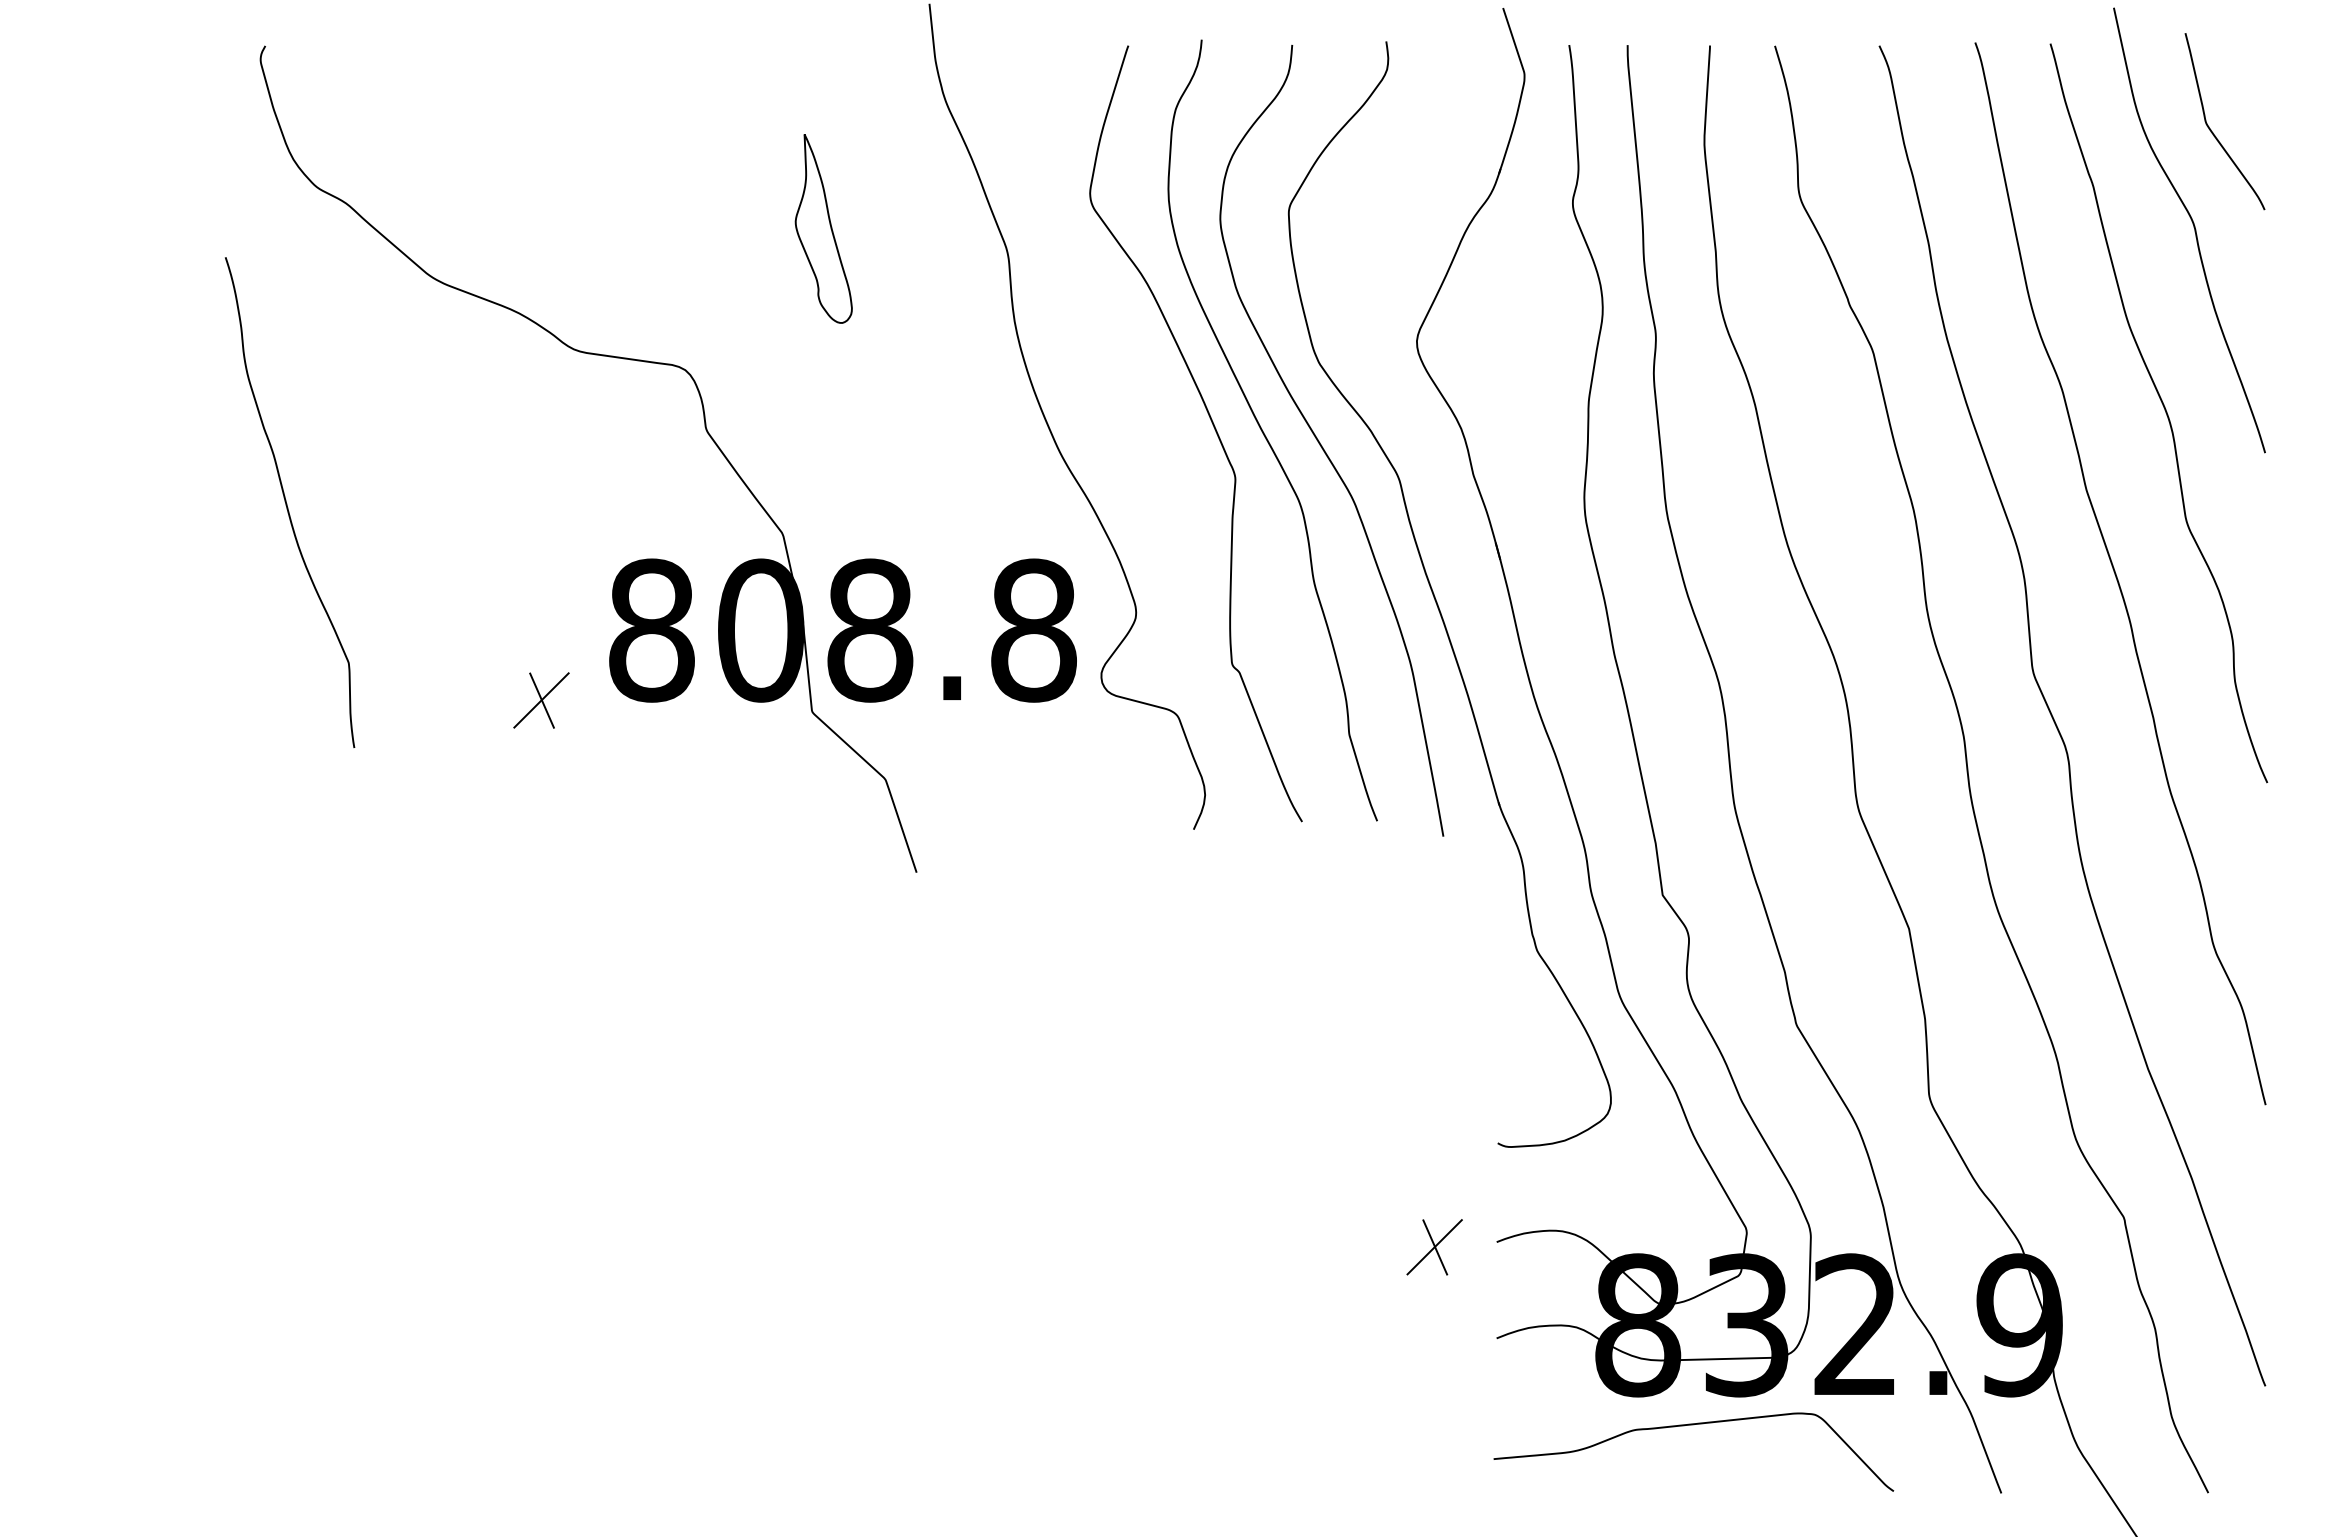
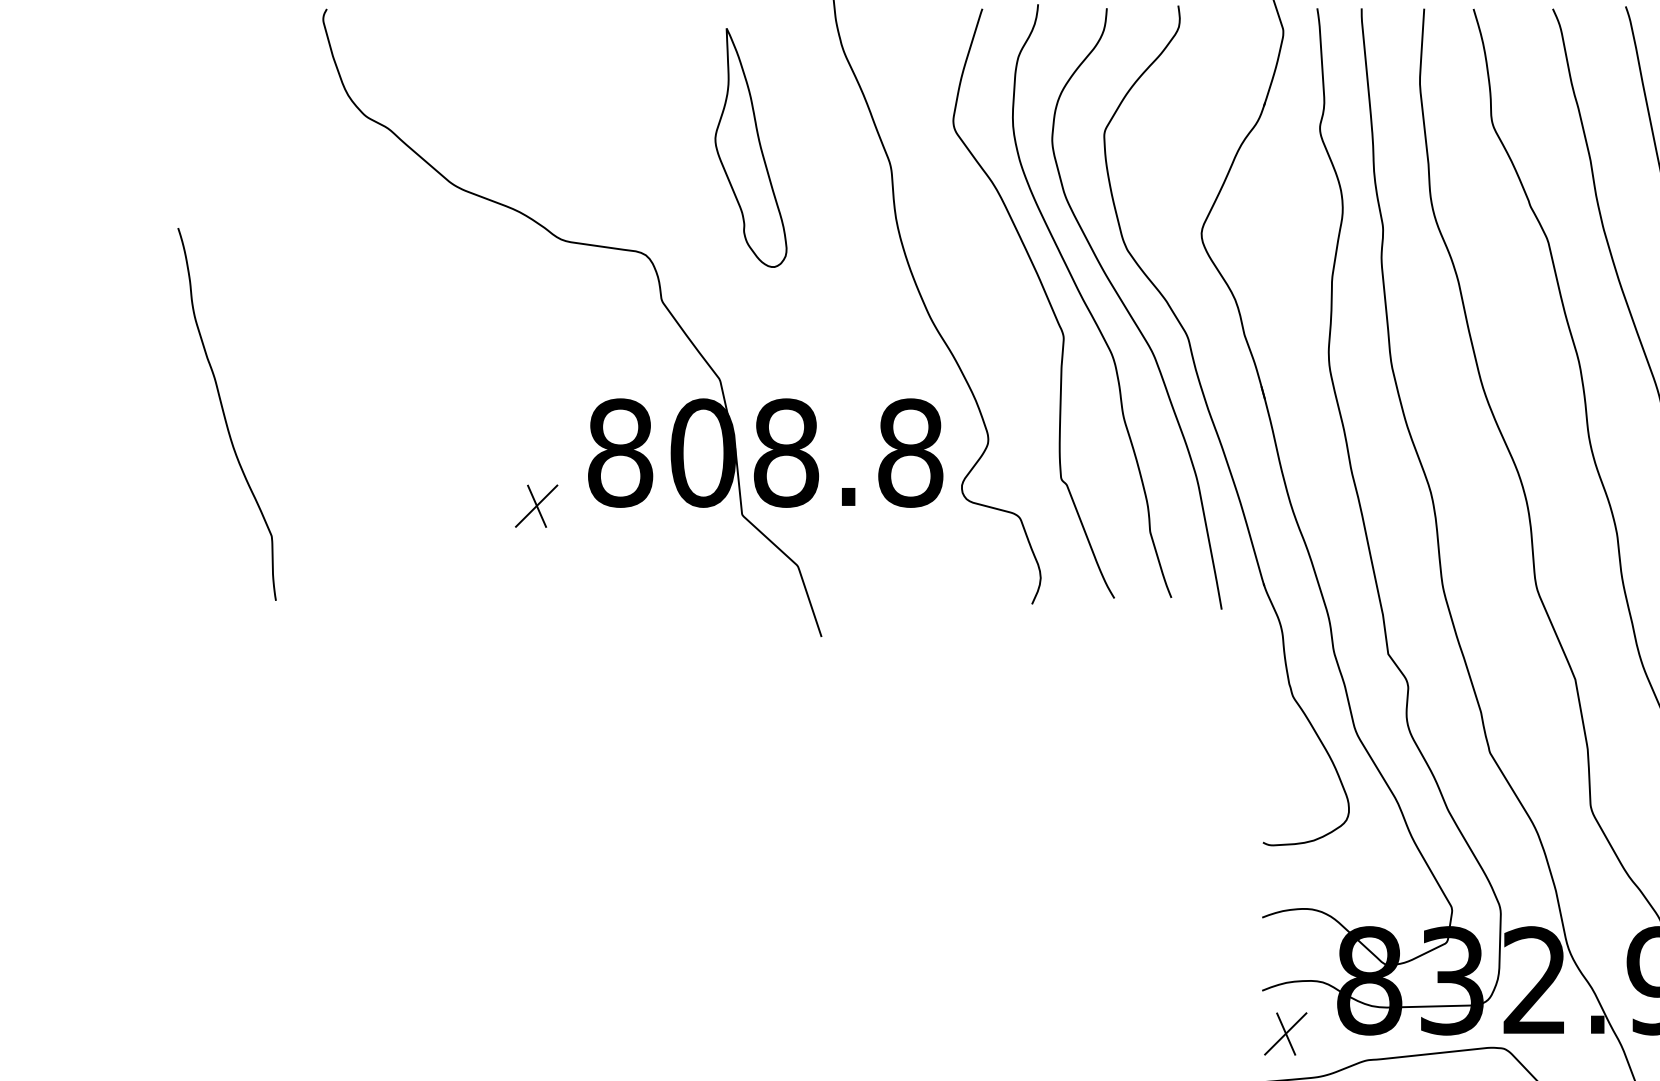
part: (823, 228) -> (750, 147), size x1.67
curve: (287, 503) -> (225, 415), moved
part: (1434, 1247) -> (1285, 1034), moved

